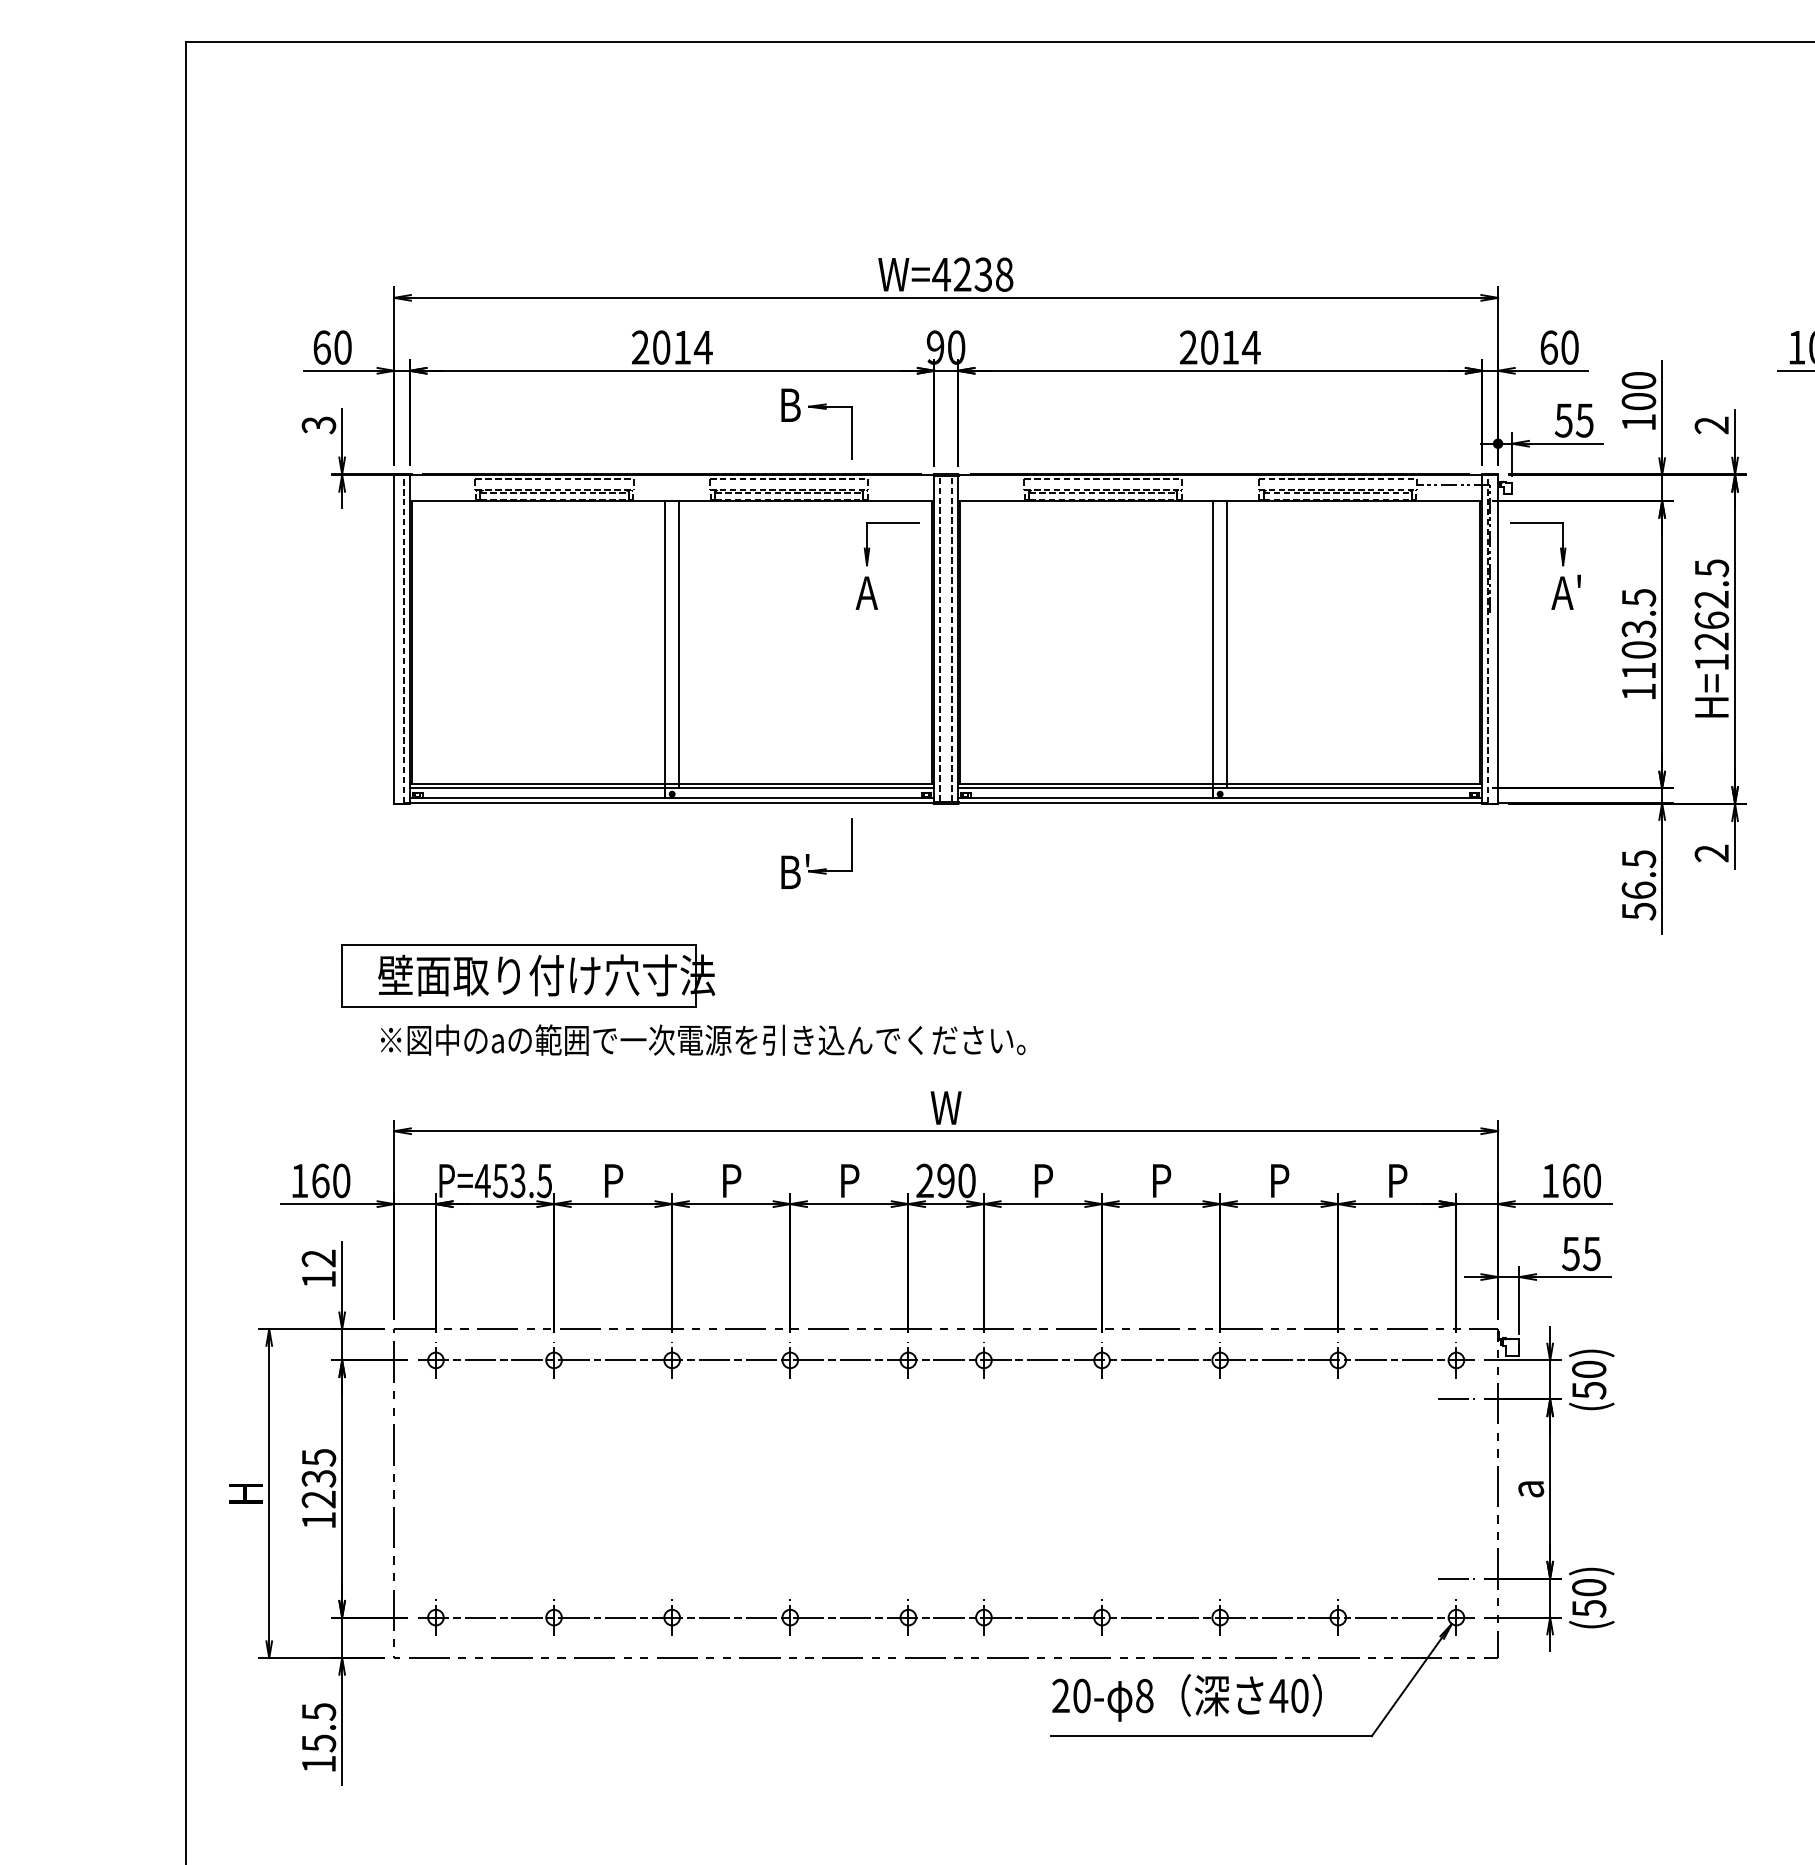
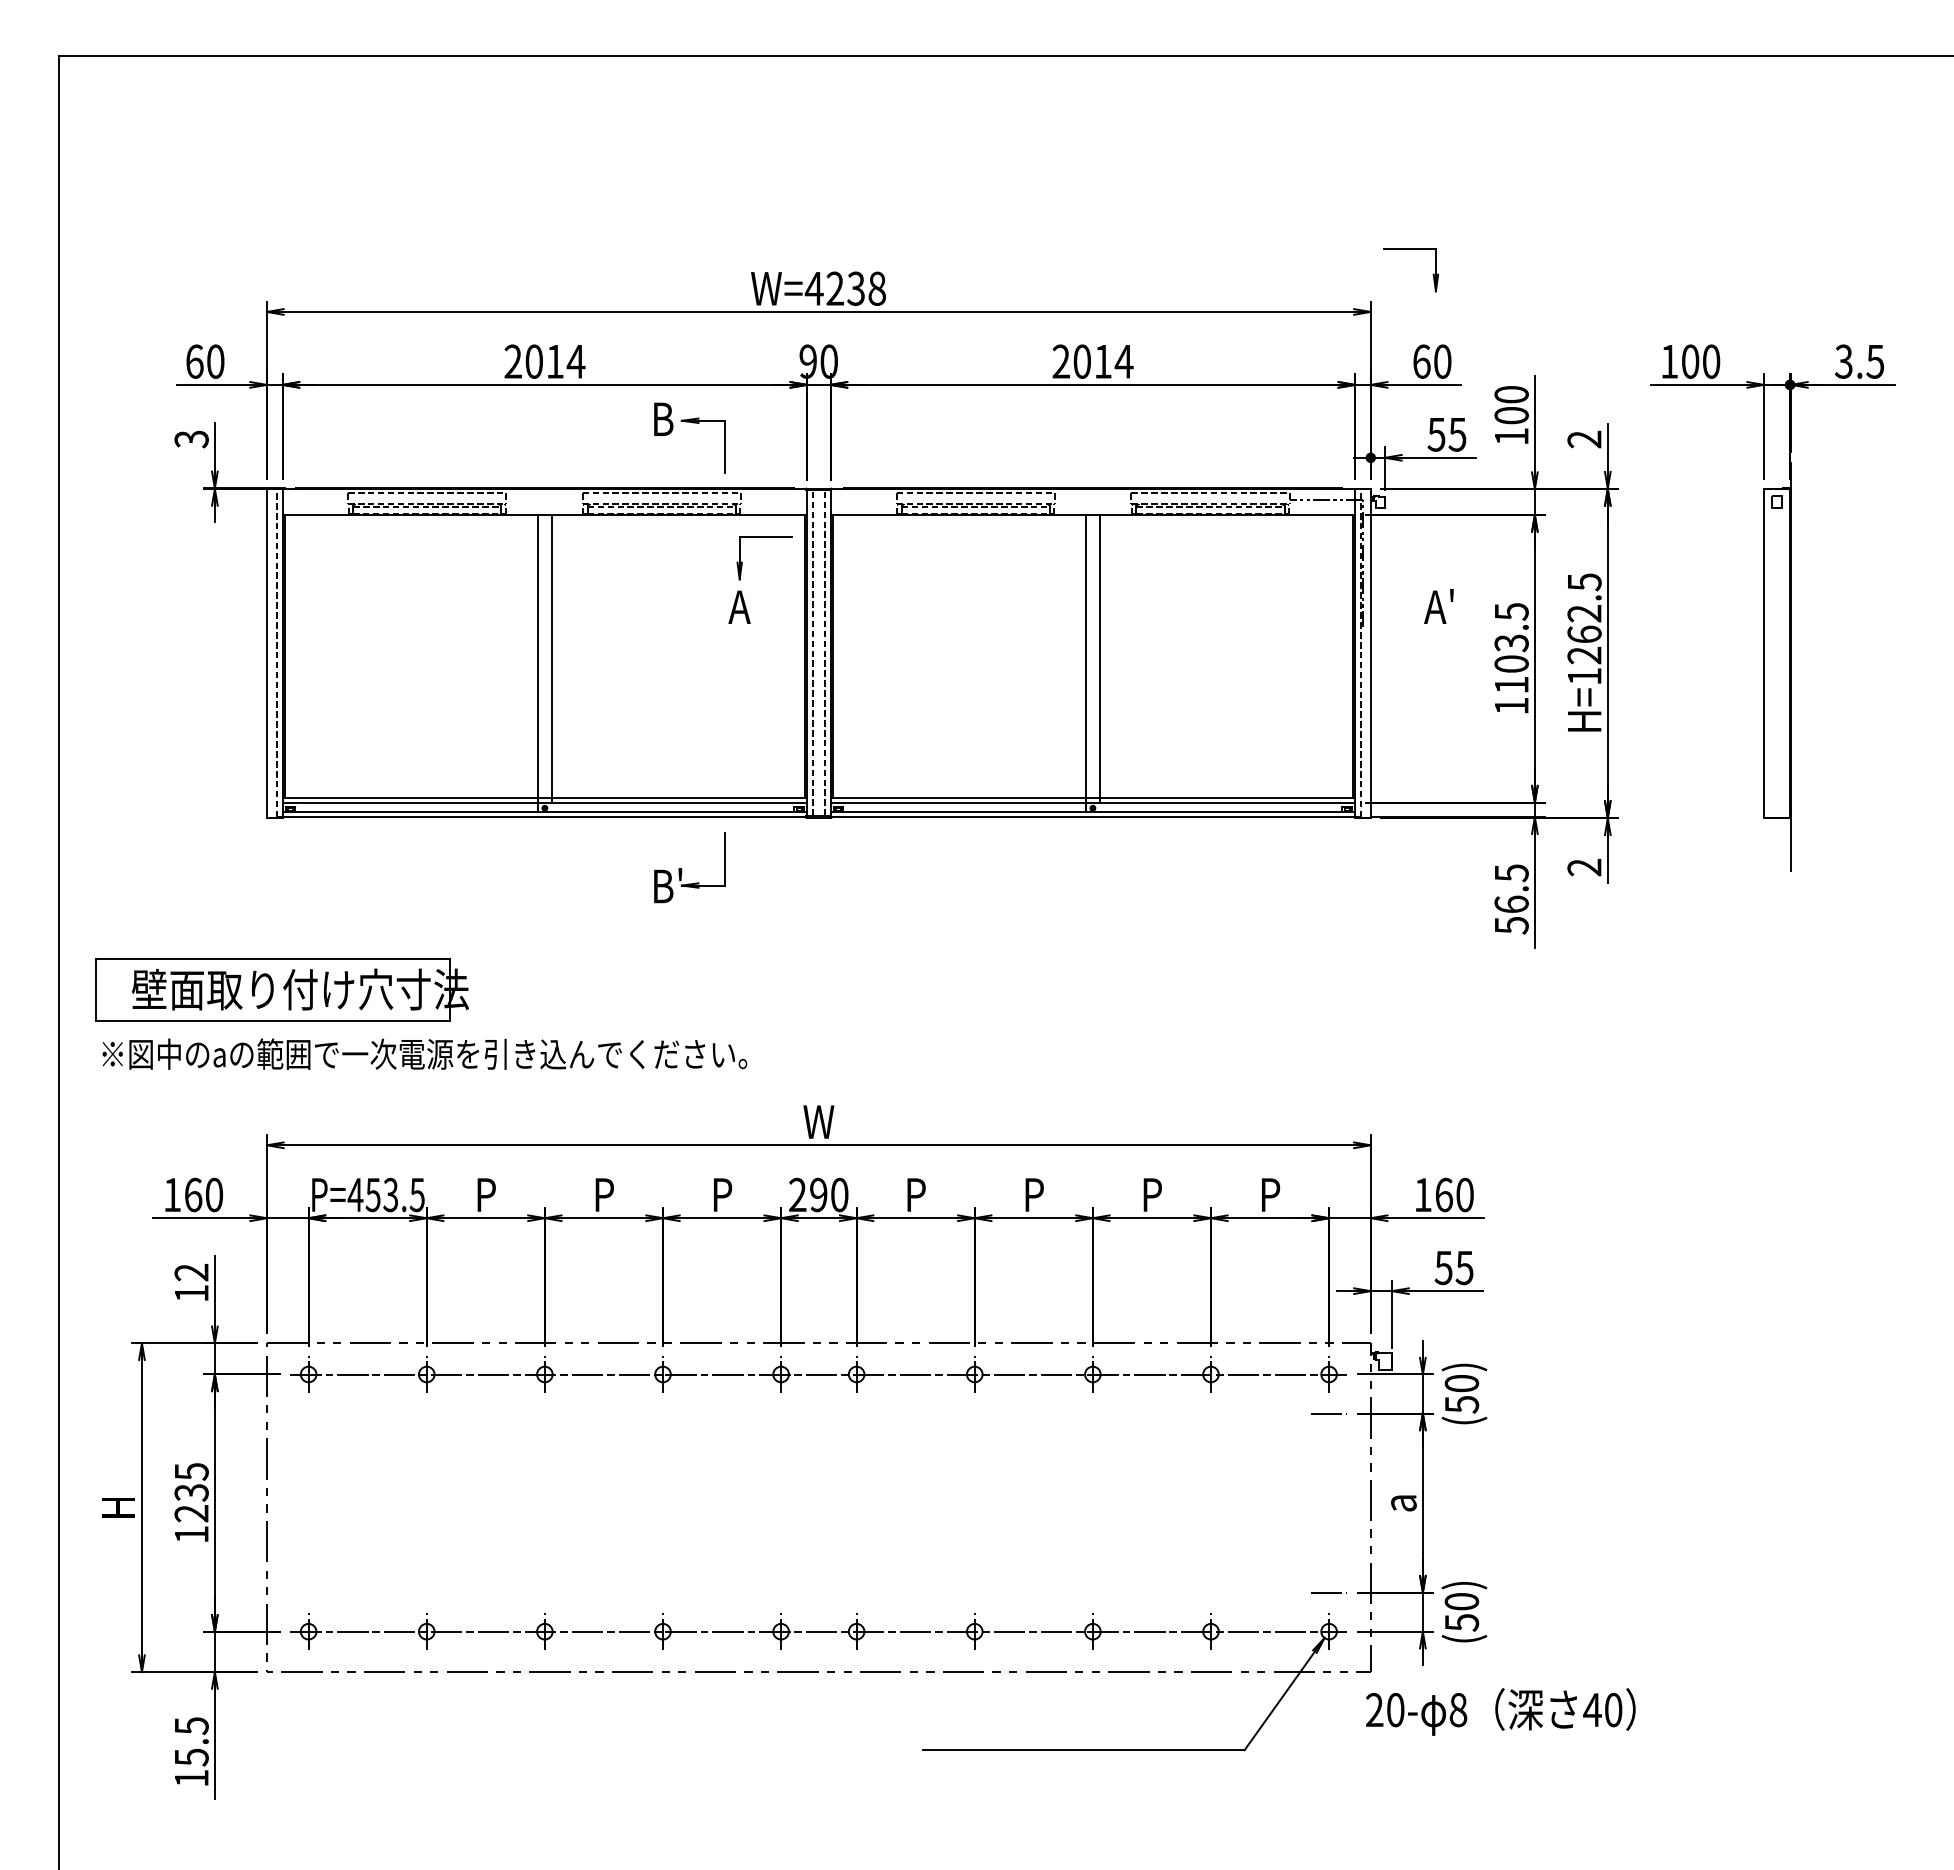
part: (1537, 523) -> (1410, 249), moved
part: (527, 975) -> (281, 989), moved
text: (702, 1039) -> (424, 1053), moved
text: (1186, 1697) -> (1500, 1711), moved

